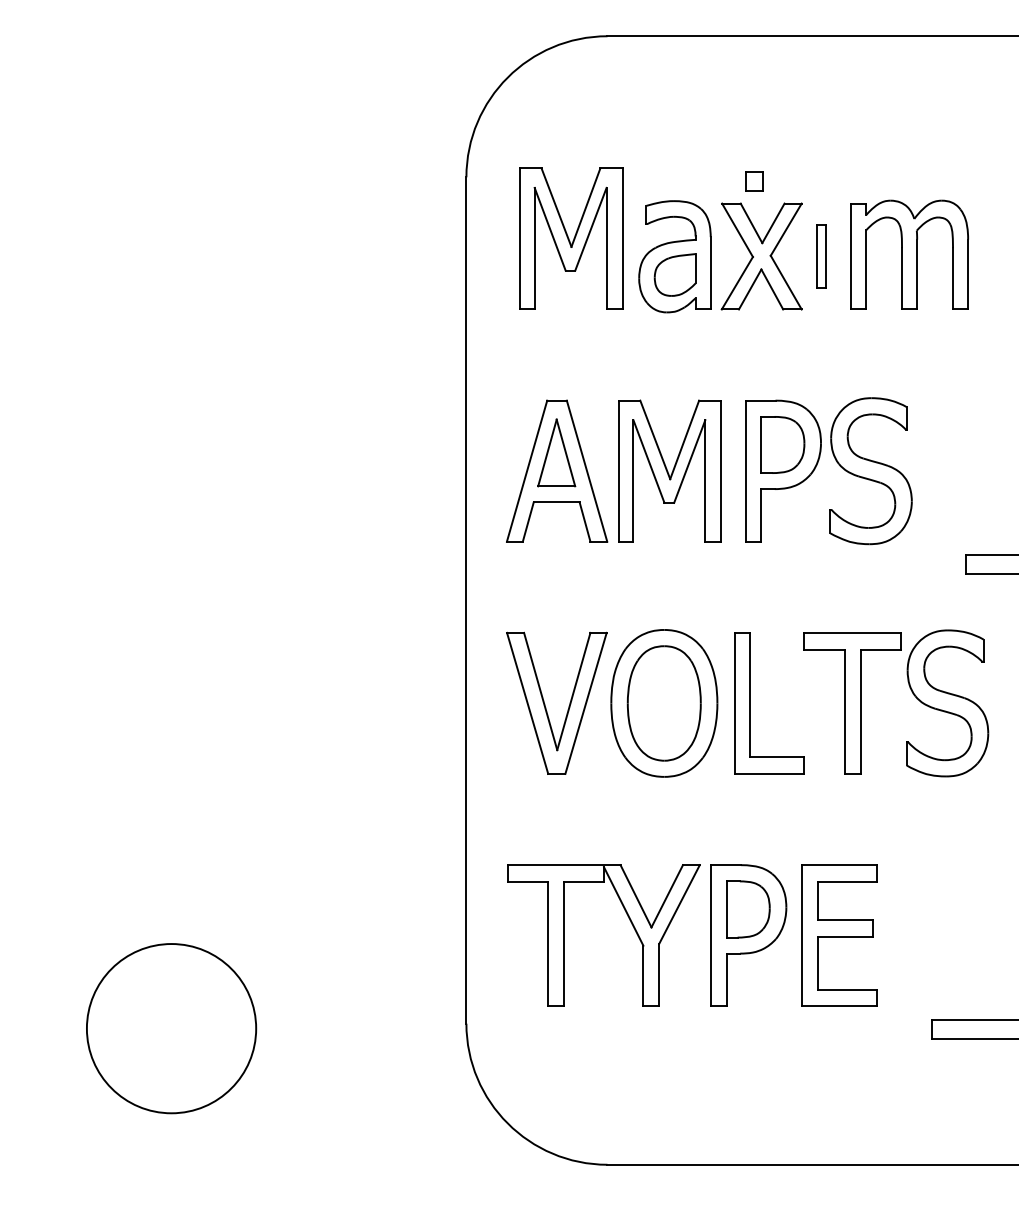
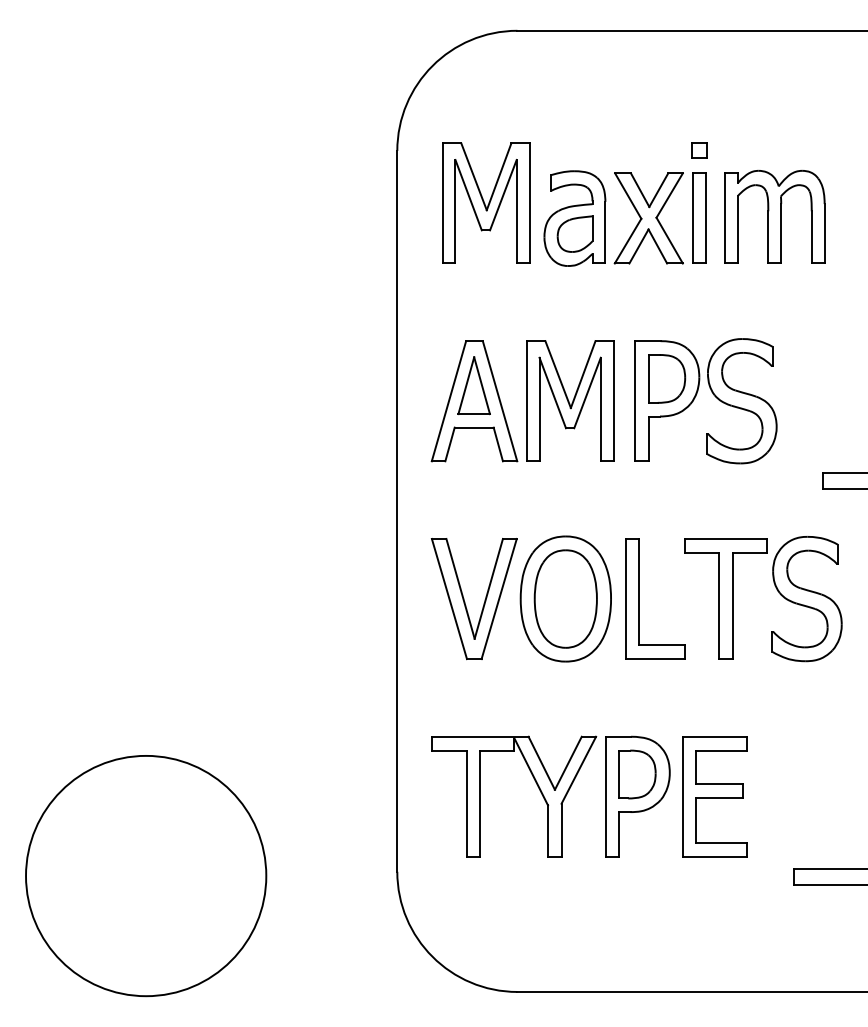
part: (754, 181) -> (699, 150), moved
part: (821, 255) -> (699, 217), size x1.67
circle: (171, 1028) -> (146, 875), size x1.67

